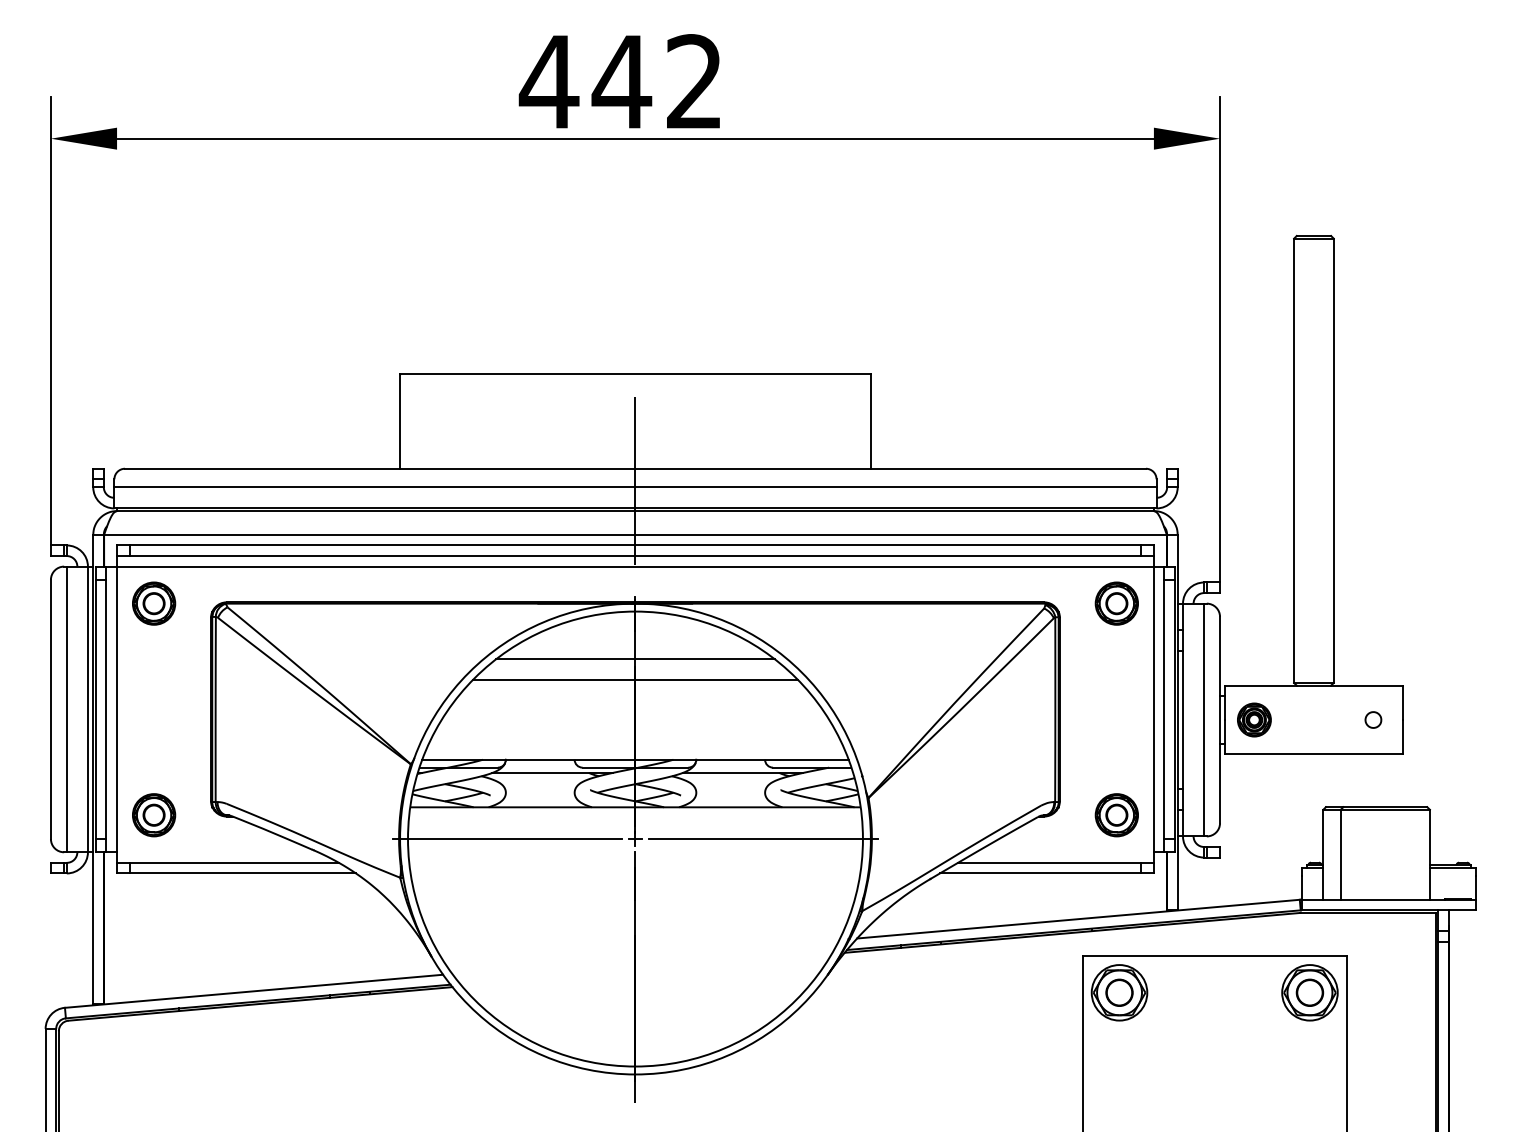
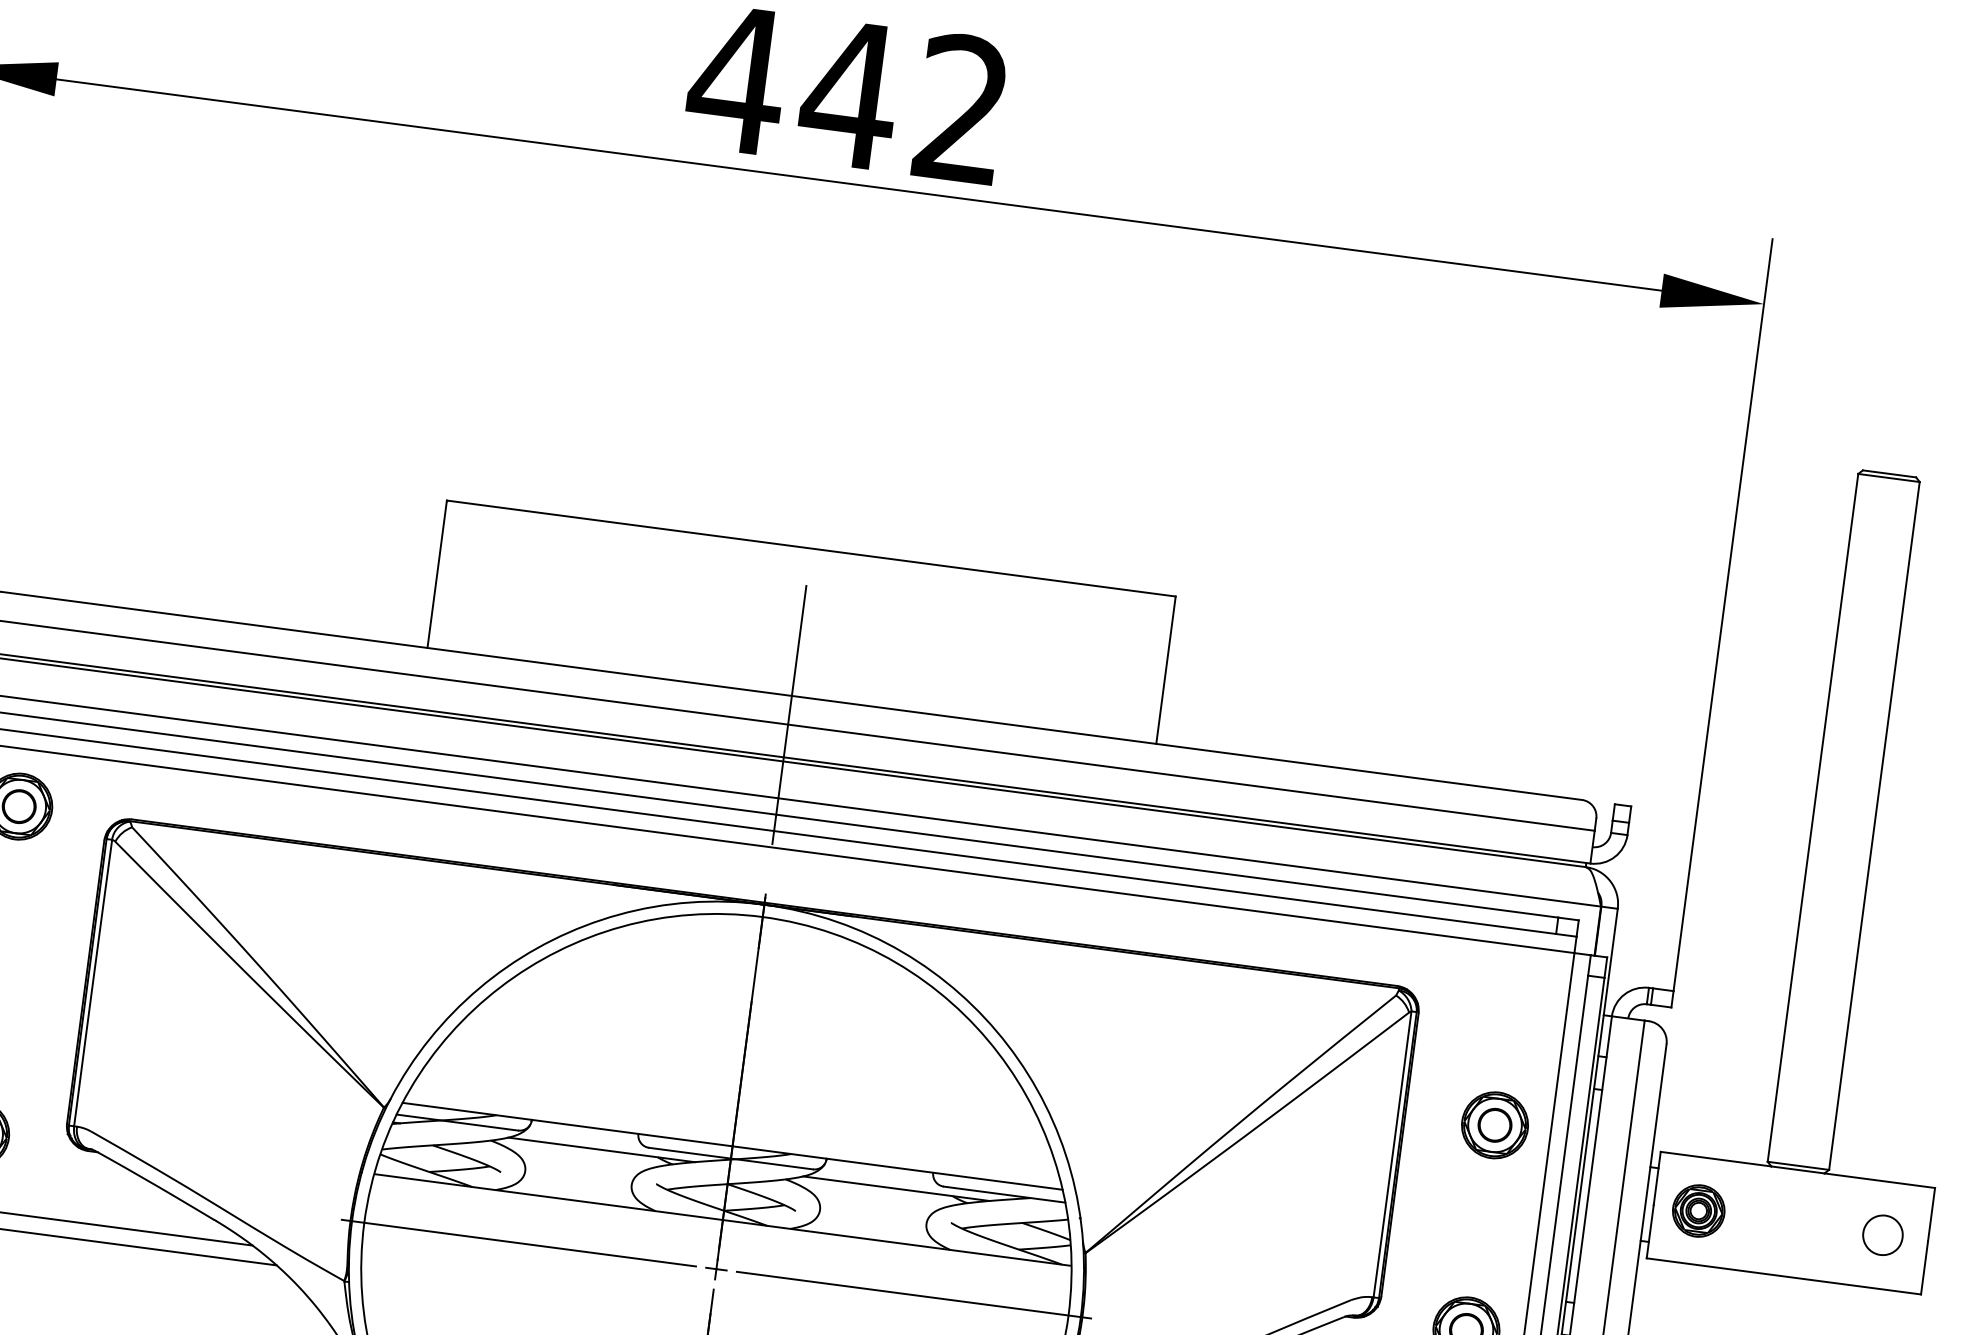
part: (1116, 603) -> (1494, 1125), moved
line: (635, 659) -> (753, 991), removed
line: (635, 680) -> (748, 1023), removed
part: (1373, 719) -> (1883, 1234), size x1.6

